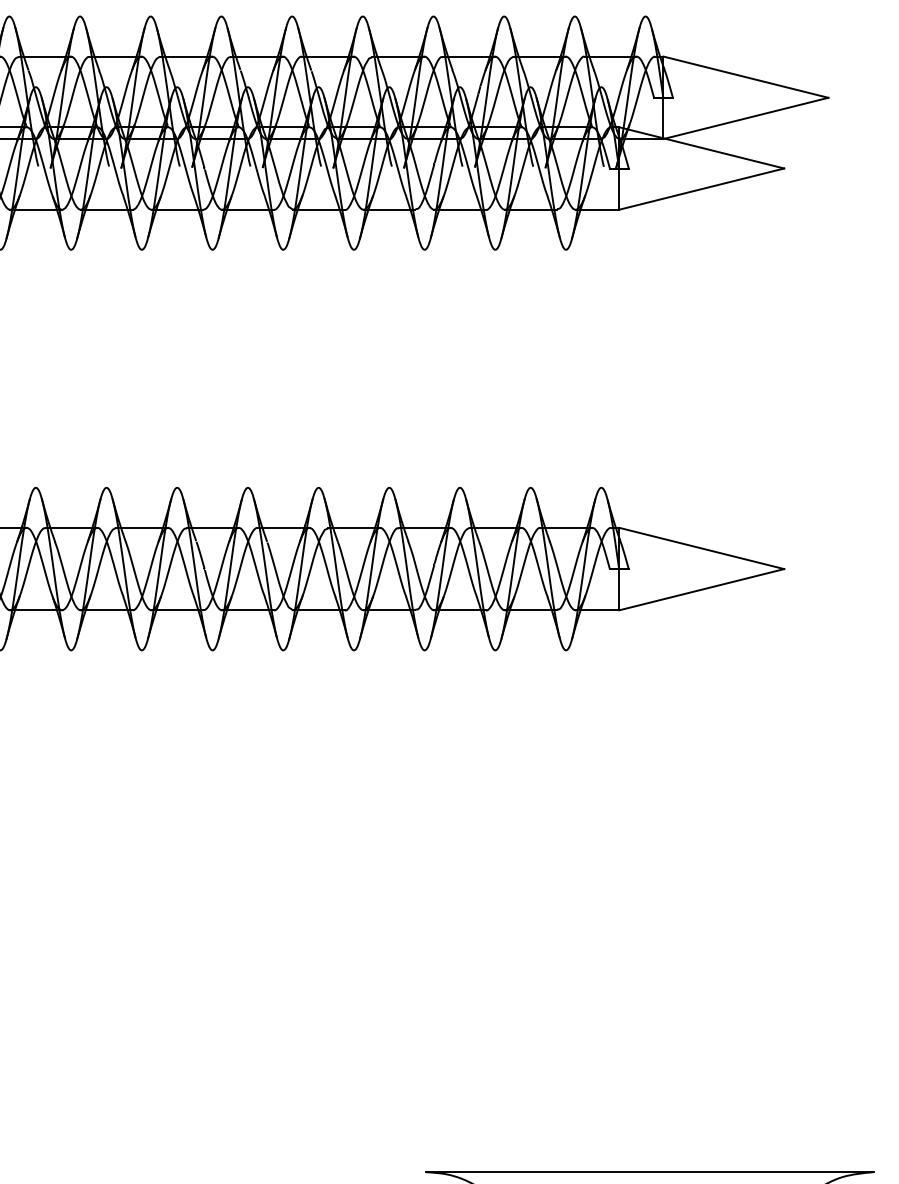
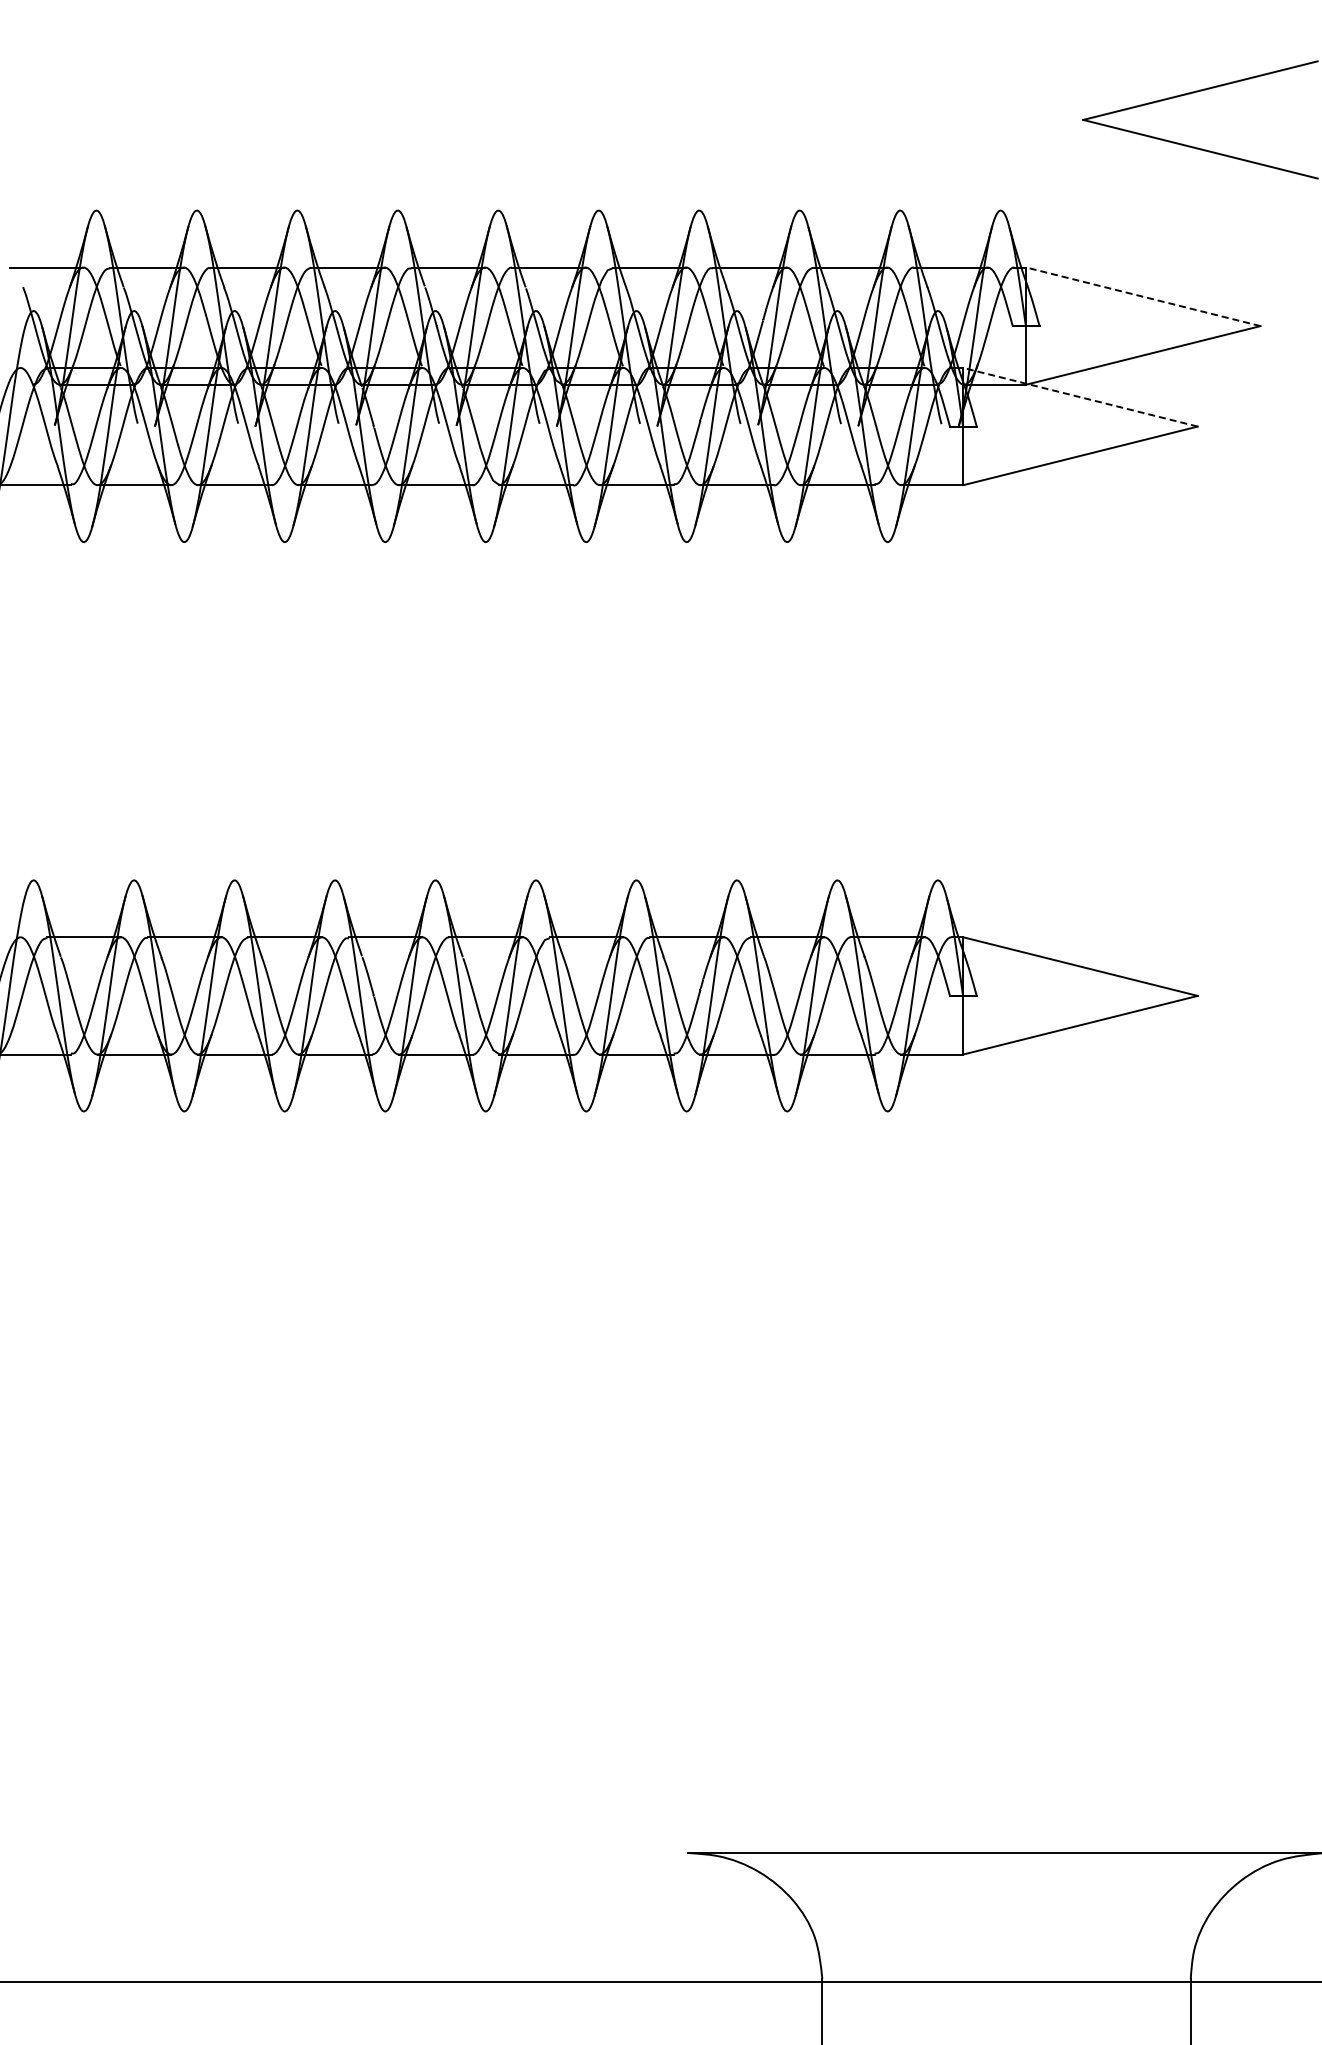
line: (746, 76) -> (1143, 296), solid -> dashed
line: (701, 148) -> (1080, 397), solid -> dashed

